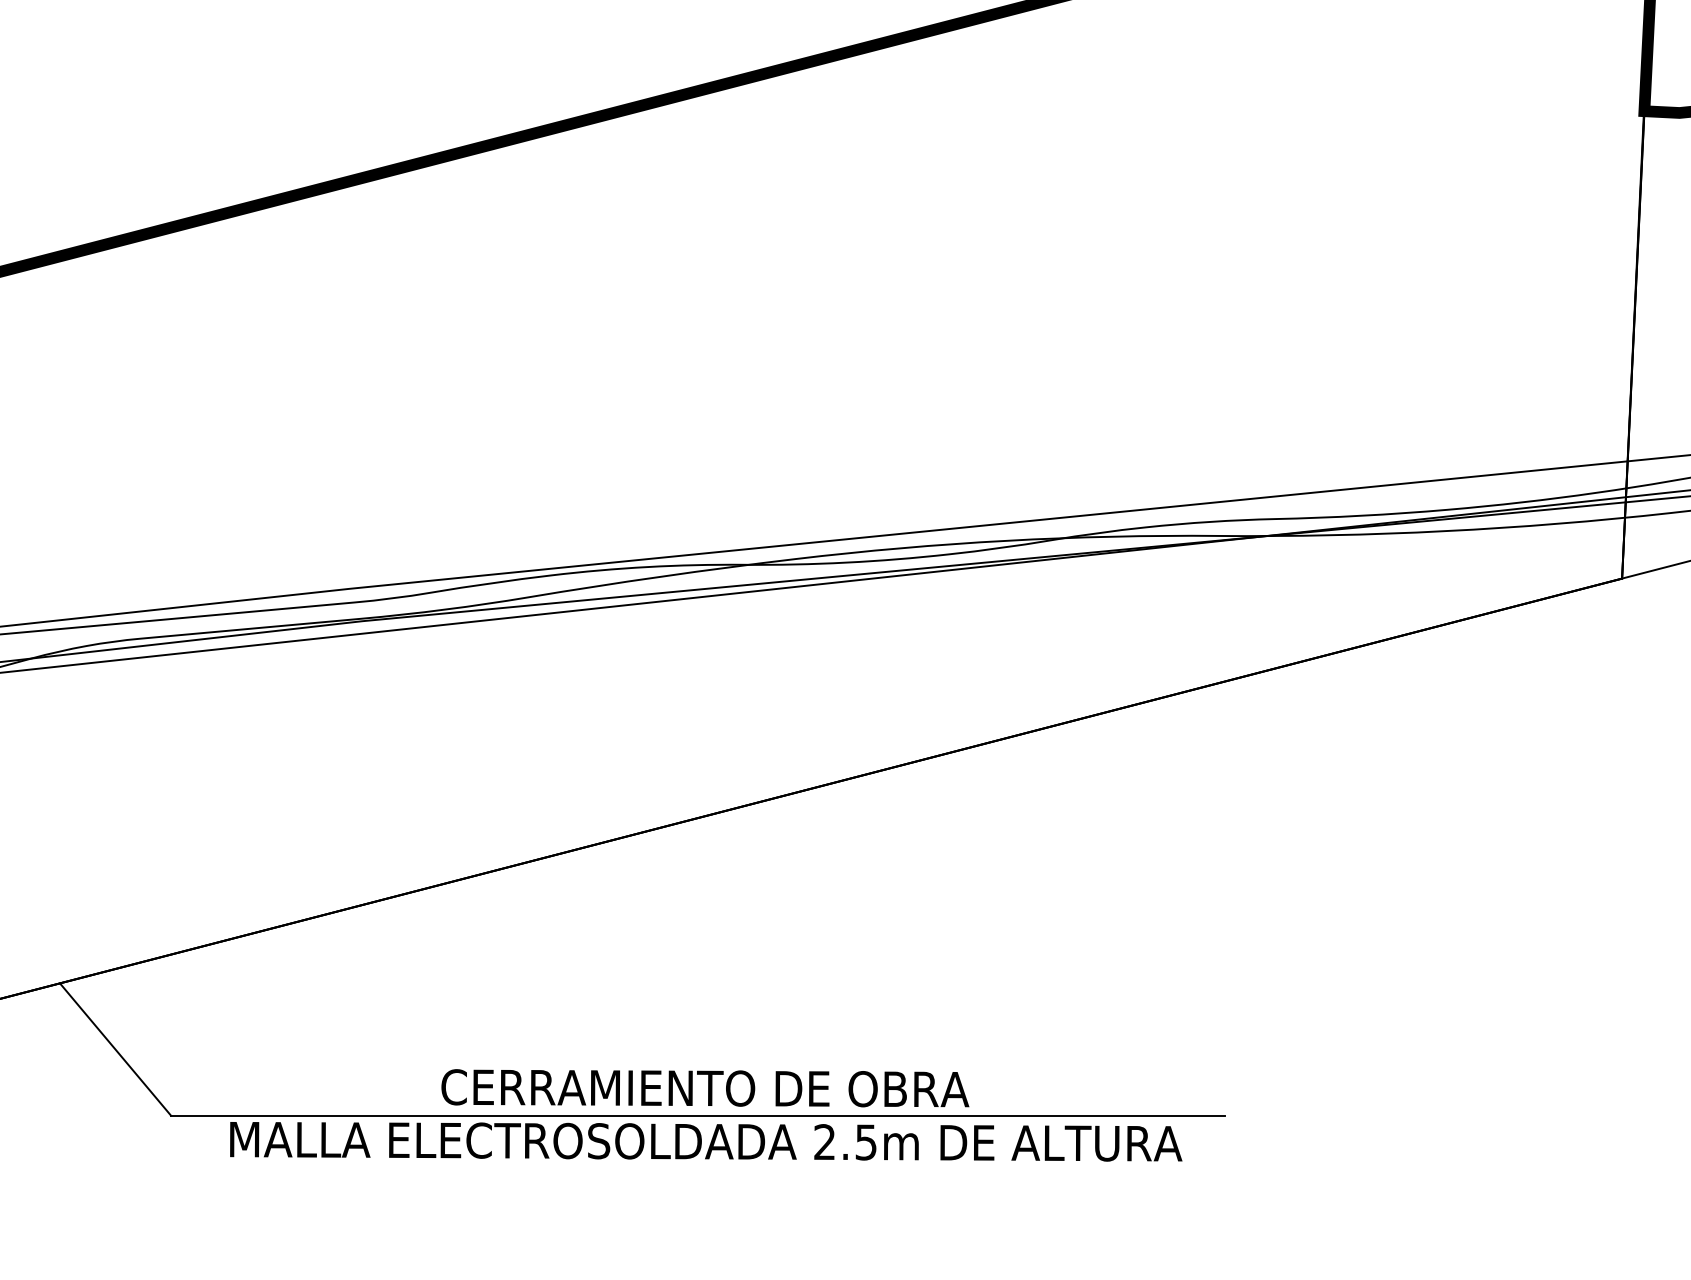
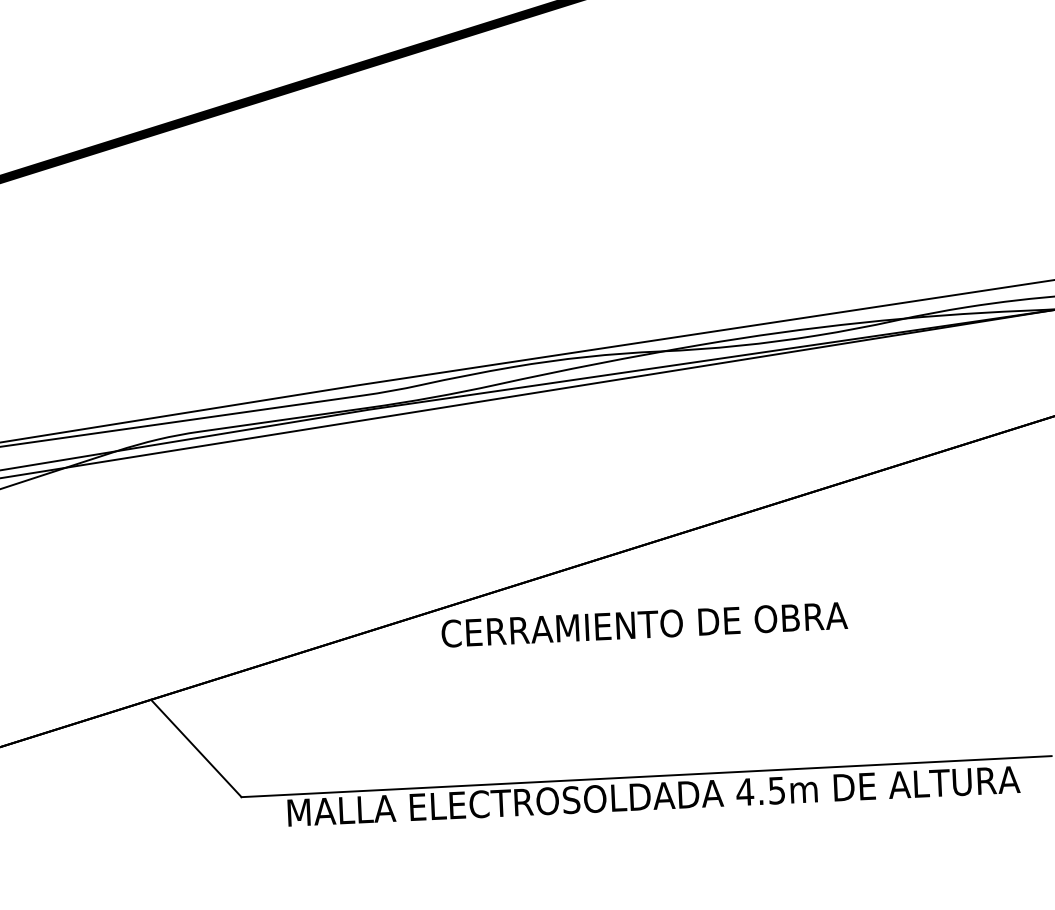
text: (705, 1088) -> (644, 624), moved
text: (824, 1141) -> (744, 791), 2.5m -> 4.5m

